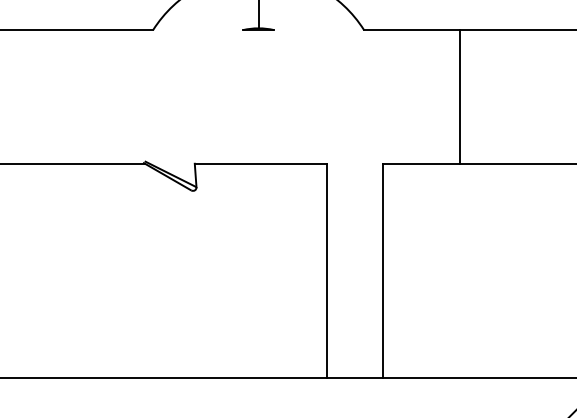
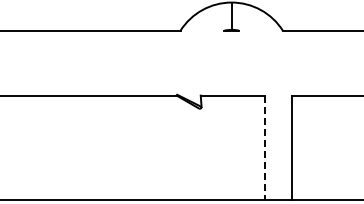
line: (460, 95) -> (329, 62), removed
line: (326, 272) -> (264, 148), solid -> dashed

